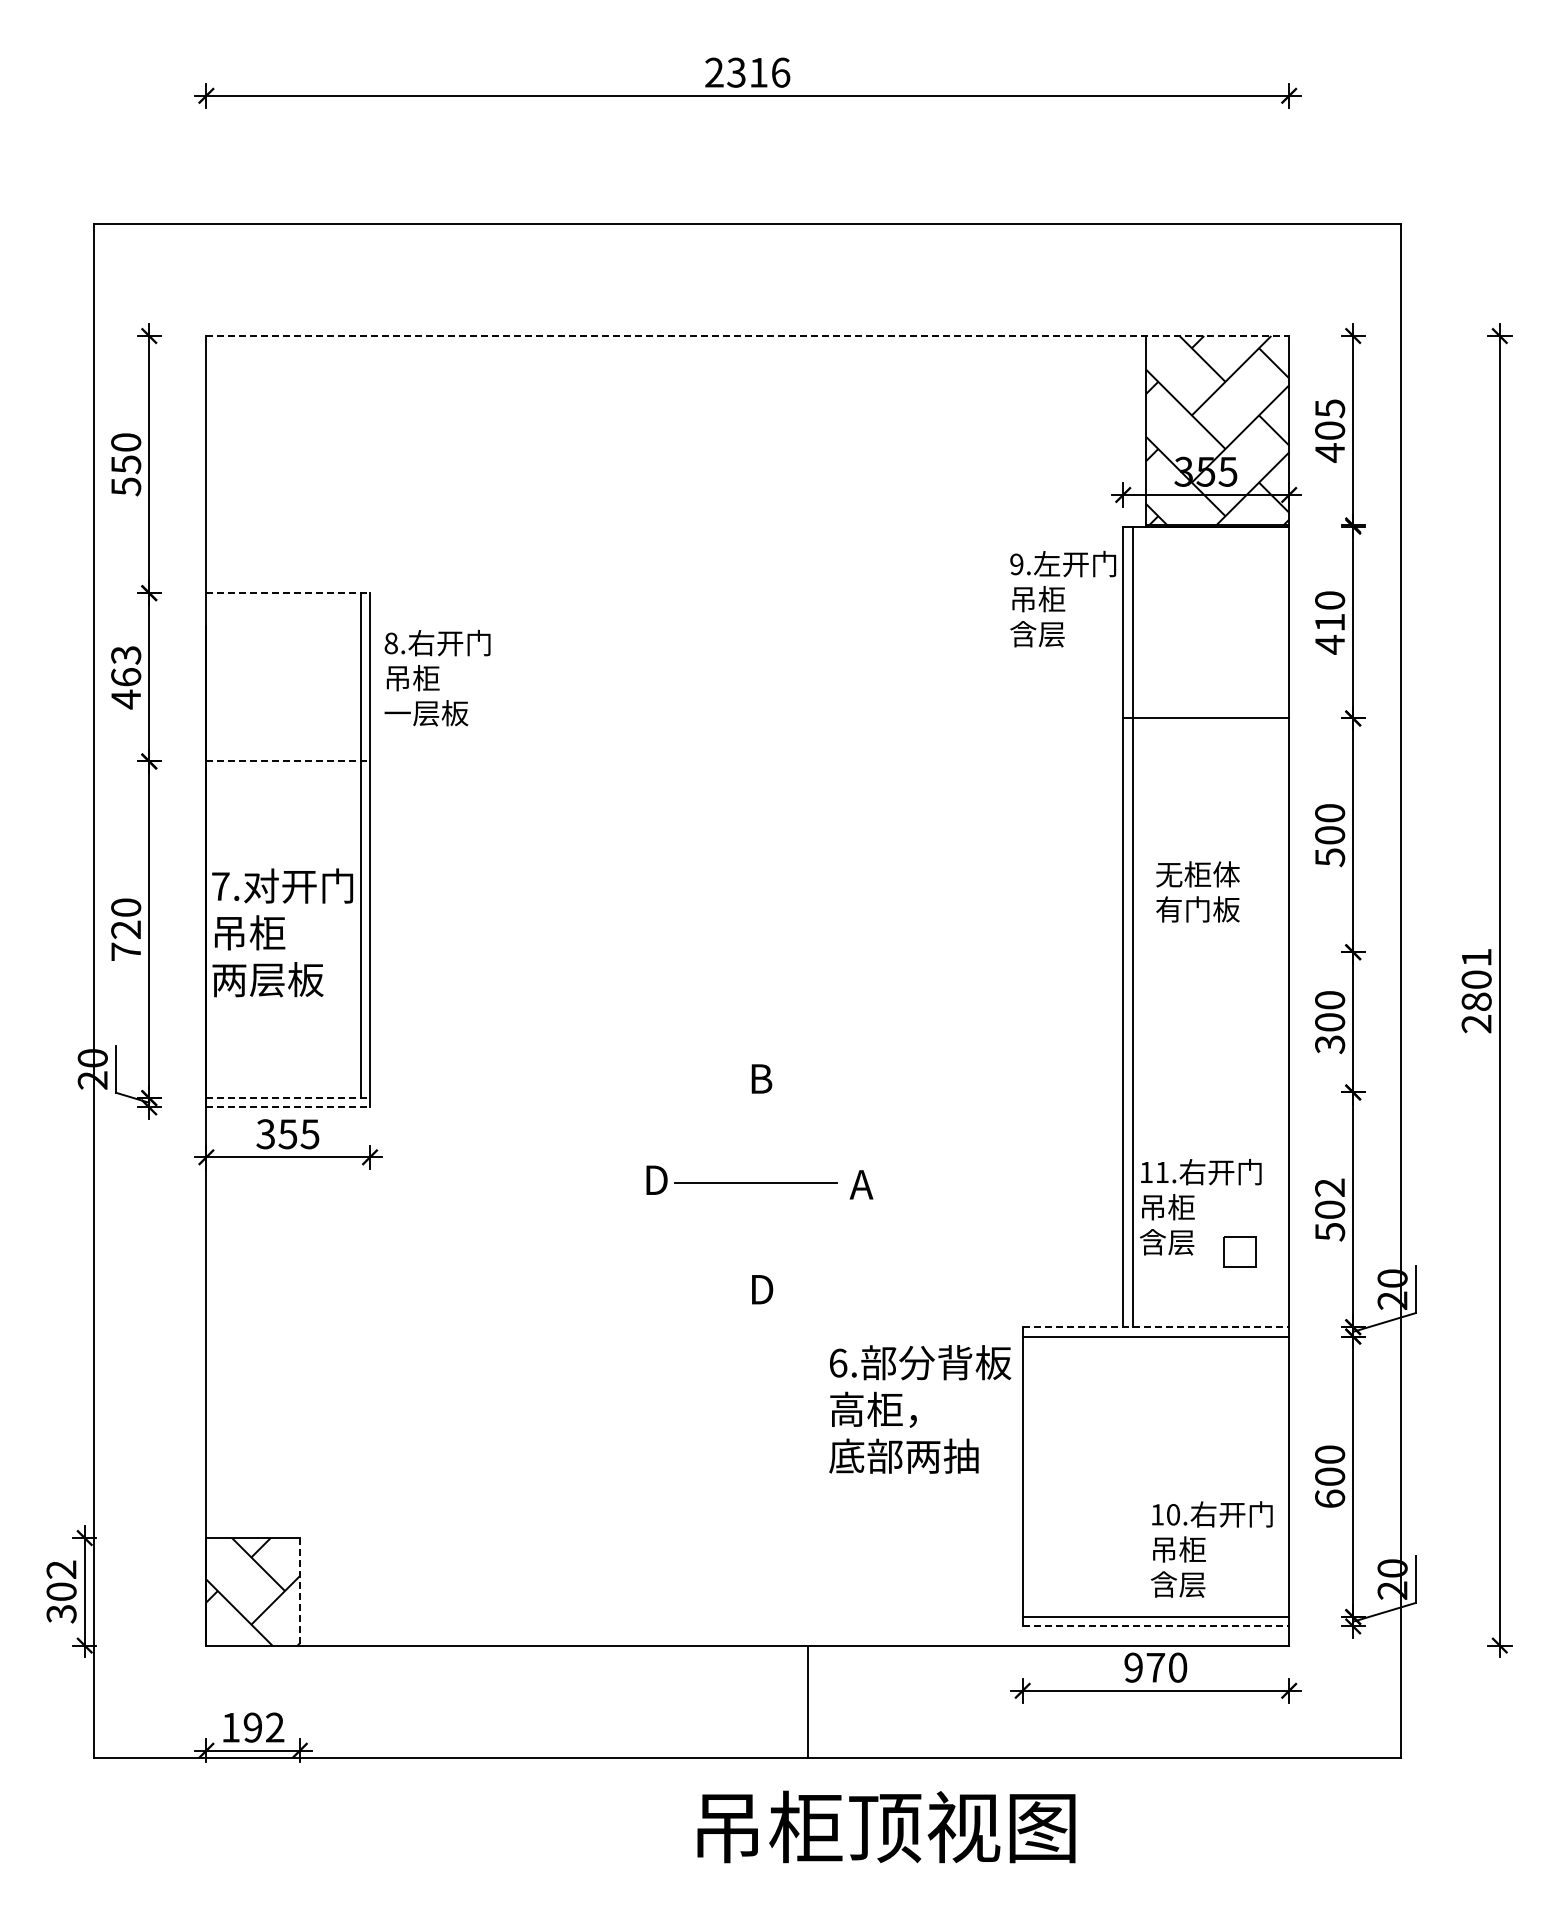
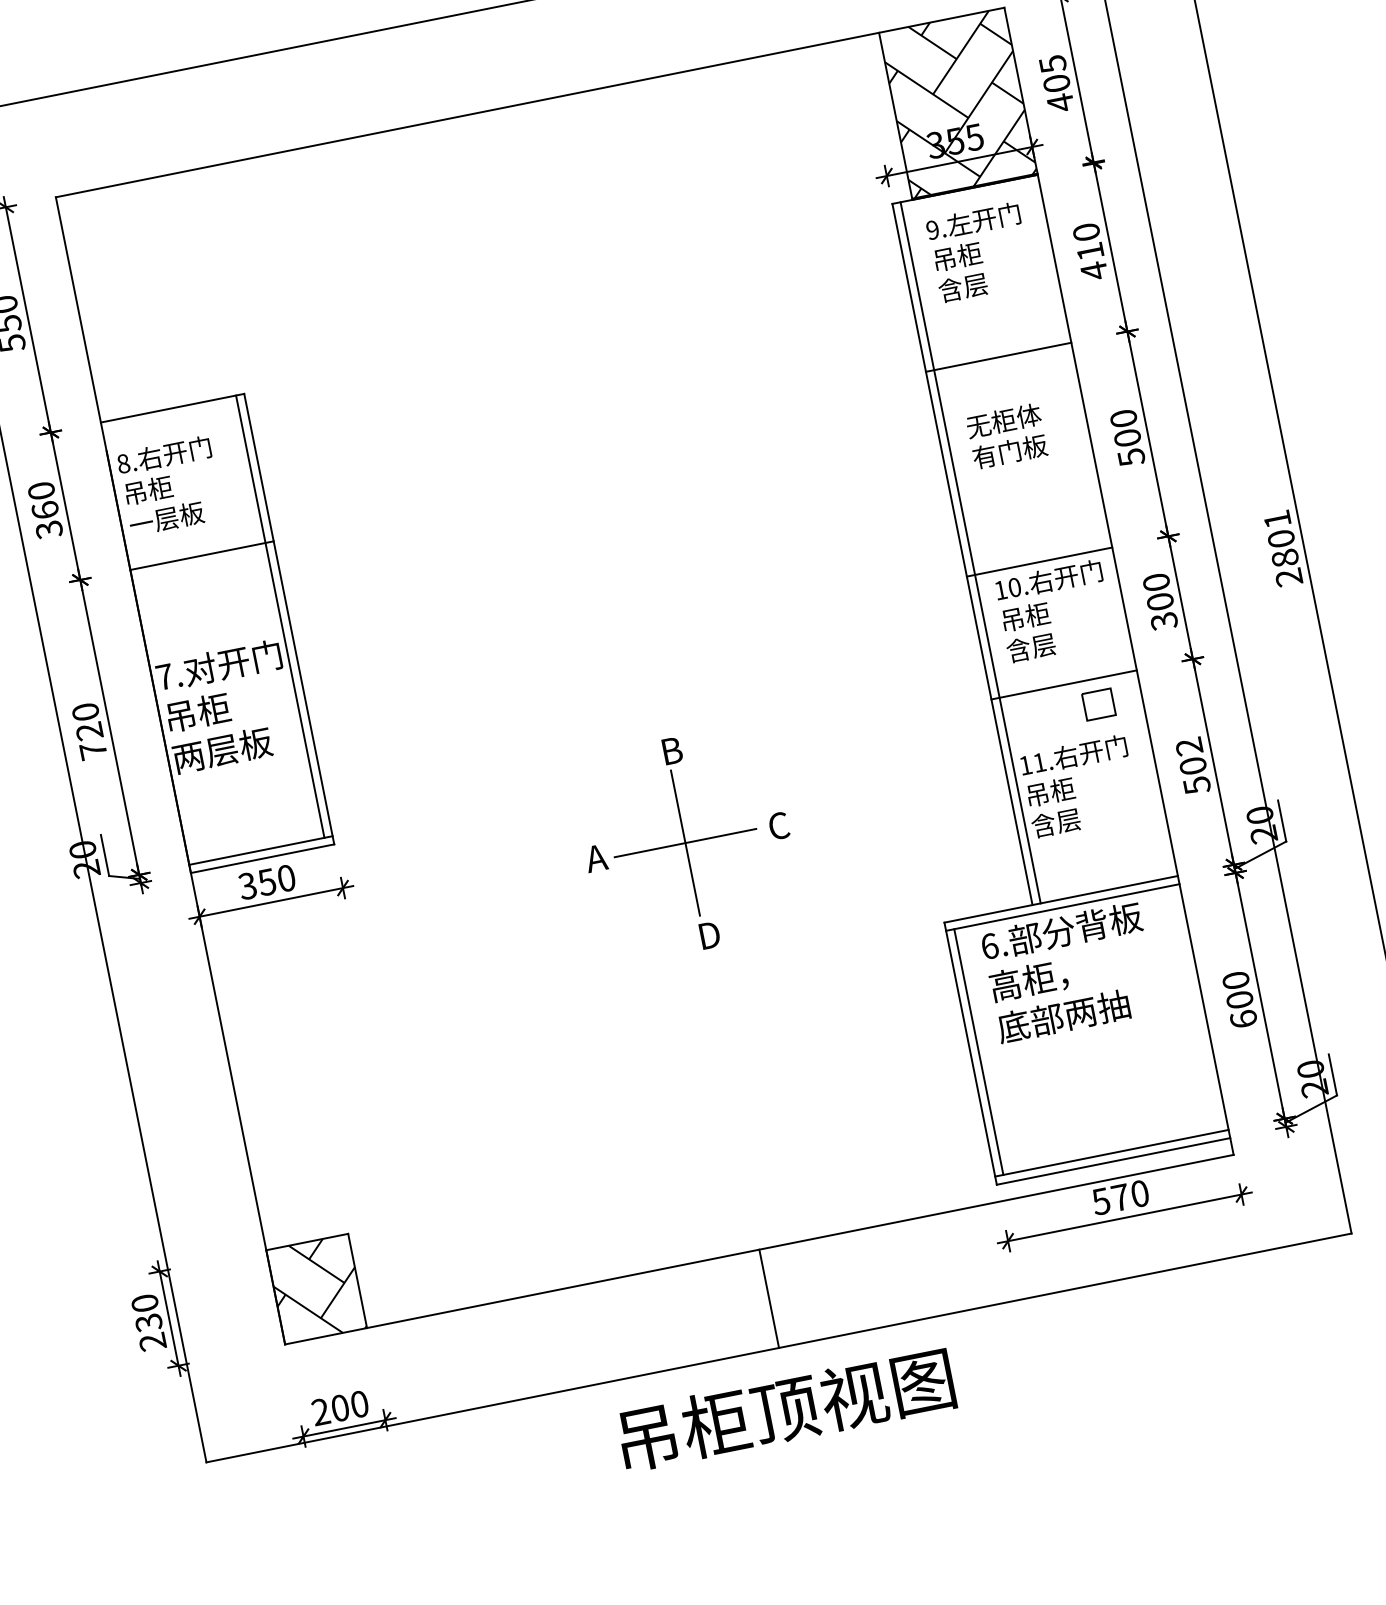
line: (748, 336) -> (530, 102), dashed -> solid
line: (288, 593) -> (172, 408), dashed -> solid
text: (1063, 598) -> (979, 251), moved
text: (126, 677) -> (45, 510), 463 -> 360
text: (437, 677) -> (170, 485), moved
line: (288, 761) -> (202, 555), dashed -> solid
text: (1197, 891) -> (1006, 435), moved
line: (1206, 952) -> (1039, 562), added
line: (1206, 1092) -> (1064, 684), added
line: (288, 1098) -> (261, 850), dashed -> solid
line: (288, 1107) -> (262, 858), dashed -> solid
text: (309, 1134) -> (285, 878), 355 -> 350
text: (654, 1179) -> (596, 857), D -> A
line: (755, 1182) -> (685, 842), added
text: (861, 1184) -> (778, 825), A -> C
part: (1239, 1251) -> (1098, 704), moved
line: (1156, 1327) -> (1061, 899), dashed -> solid
text: (920, 1409) -> (1069, 972), moved
line: (1032, 1476) -> (979, 1051), added
text: (1211, 1549) -> (1054, 611), moved
text: (61, 1591) -> (148, 1322), 302 -> 230
line: (299, 1591) -> (357, 1280), dashed -> solid
line: (1156, 1626) -> (1114, 1161), dashed -> solid
text: (1133, 1667) -> (1101, 1201), 970 -> 570
line: (807, 1701) -> (768, 1298), moved
text: (252, 1727) -> (339, 1408), 192 -> 200
text: (886, 1826) -> (786, 1409), moved

